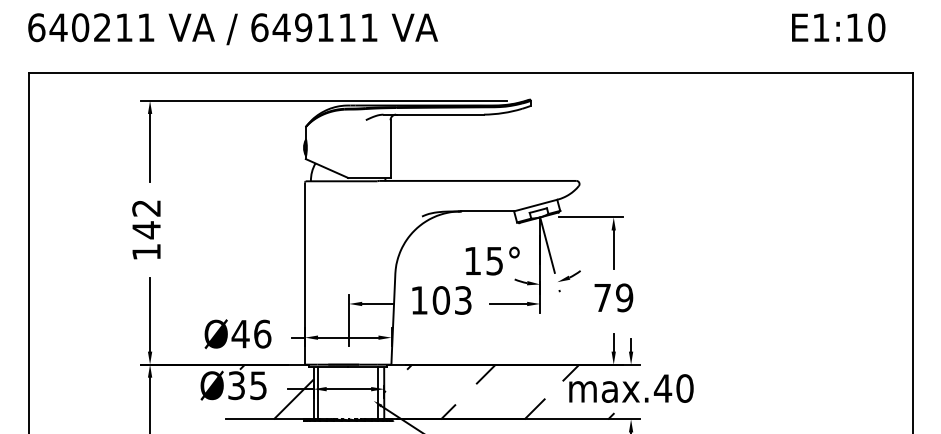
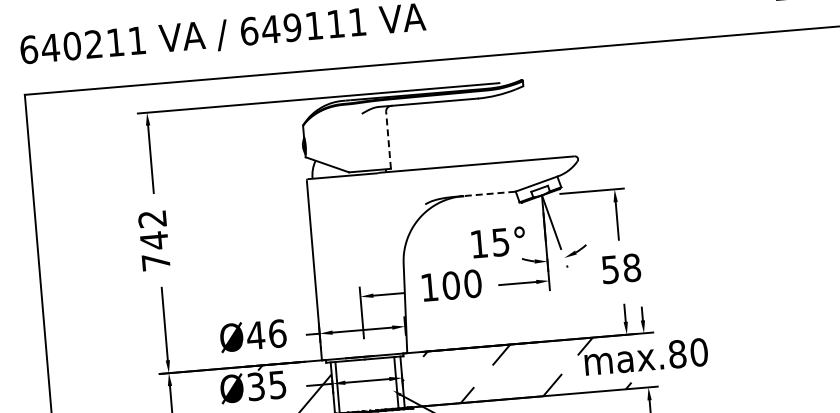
line: (390, 149) -> (388, 140), solid -> dashed
line: (486, 211) -> (488, 194), solid -> dashed
text: (146, 252) -> (156, 262), 142 -> 742
text: (613, 297) -> (621, 268), 79 -> 58
text: (462, 300) -> (472, 283), 103 -> 100
text: (662, 388) -> (676, 354), max.40 -> max.80

